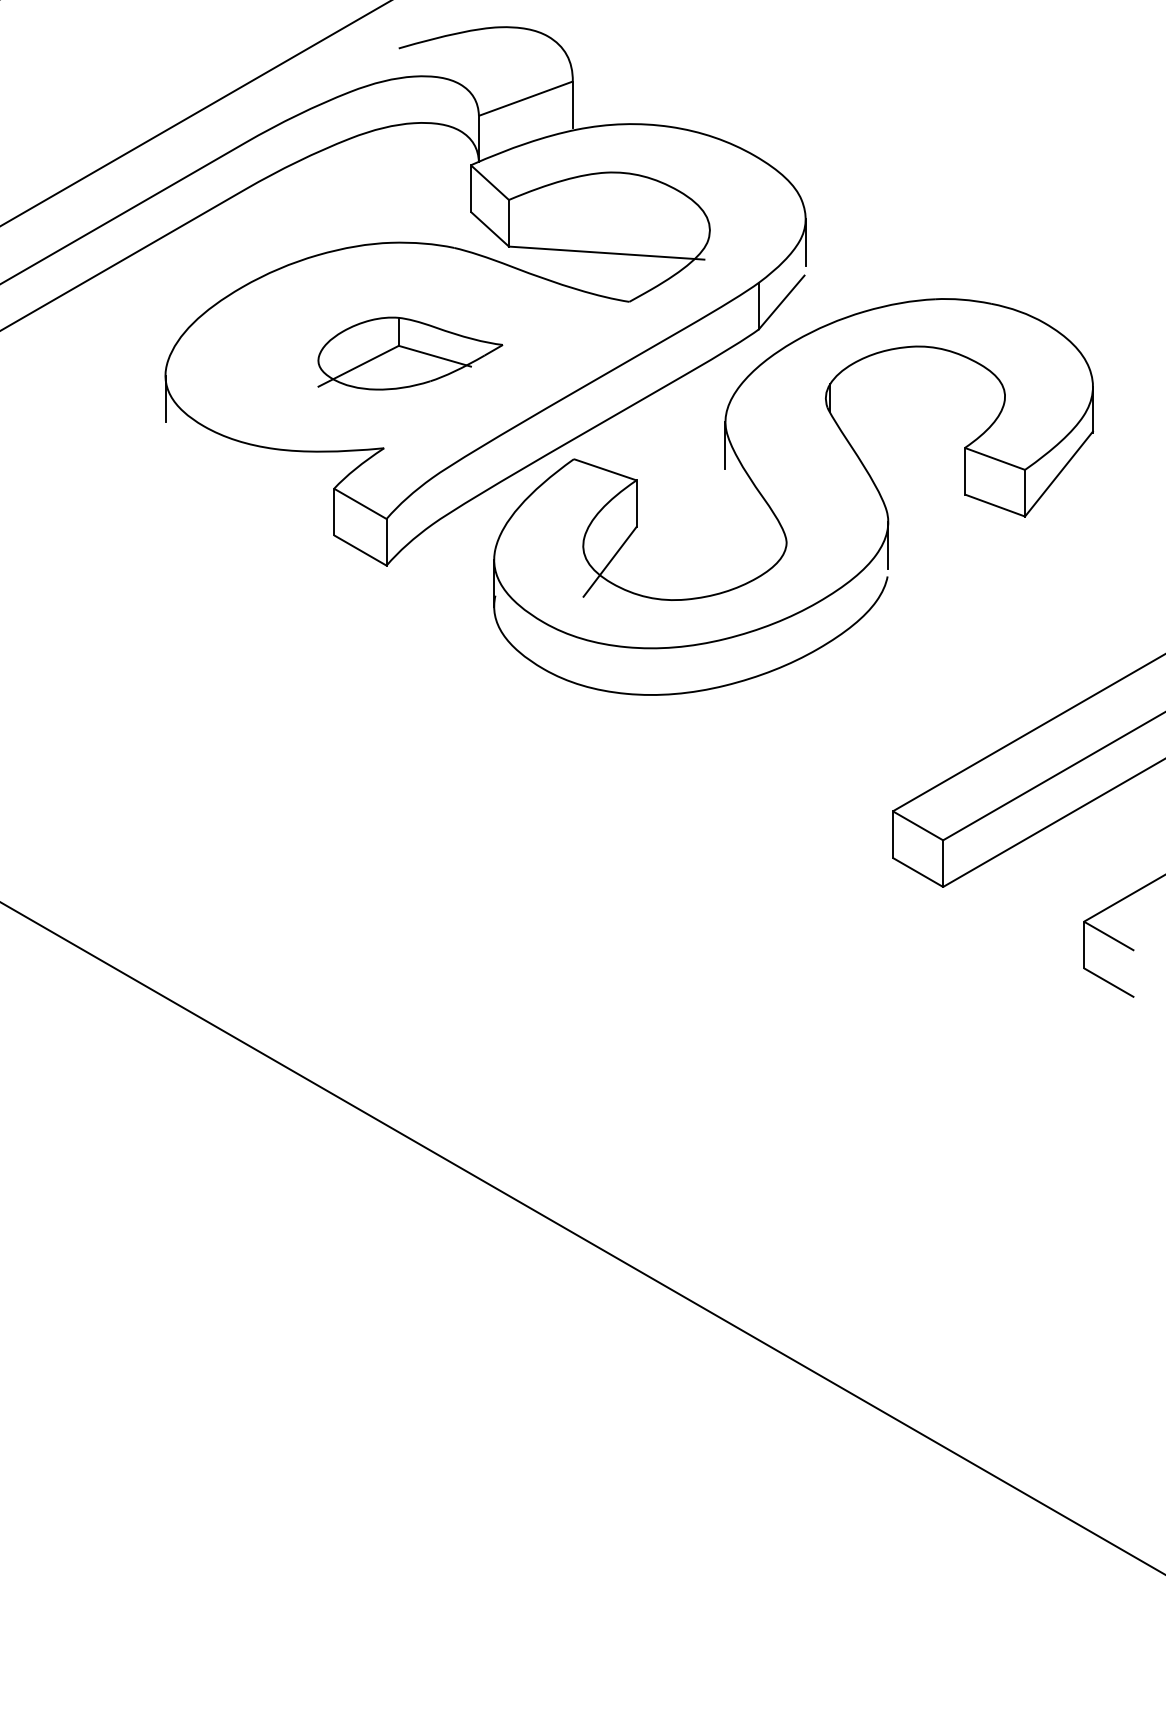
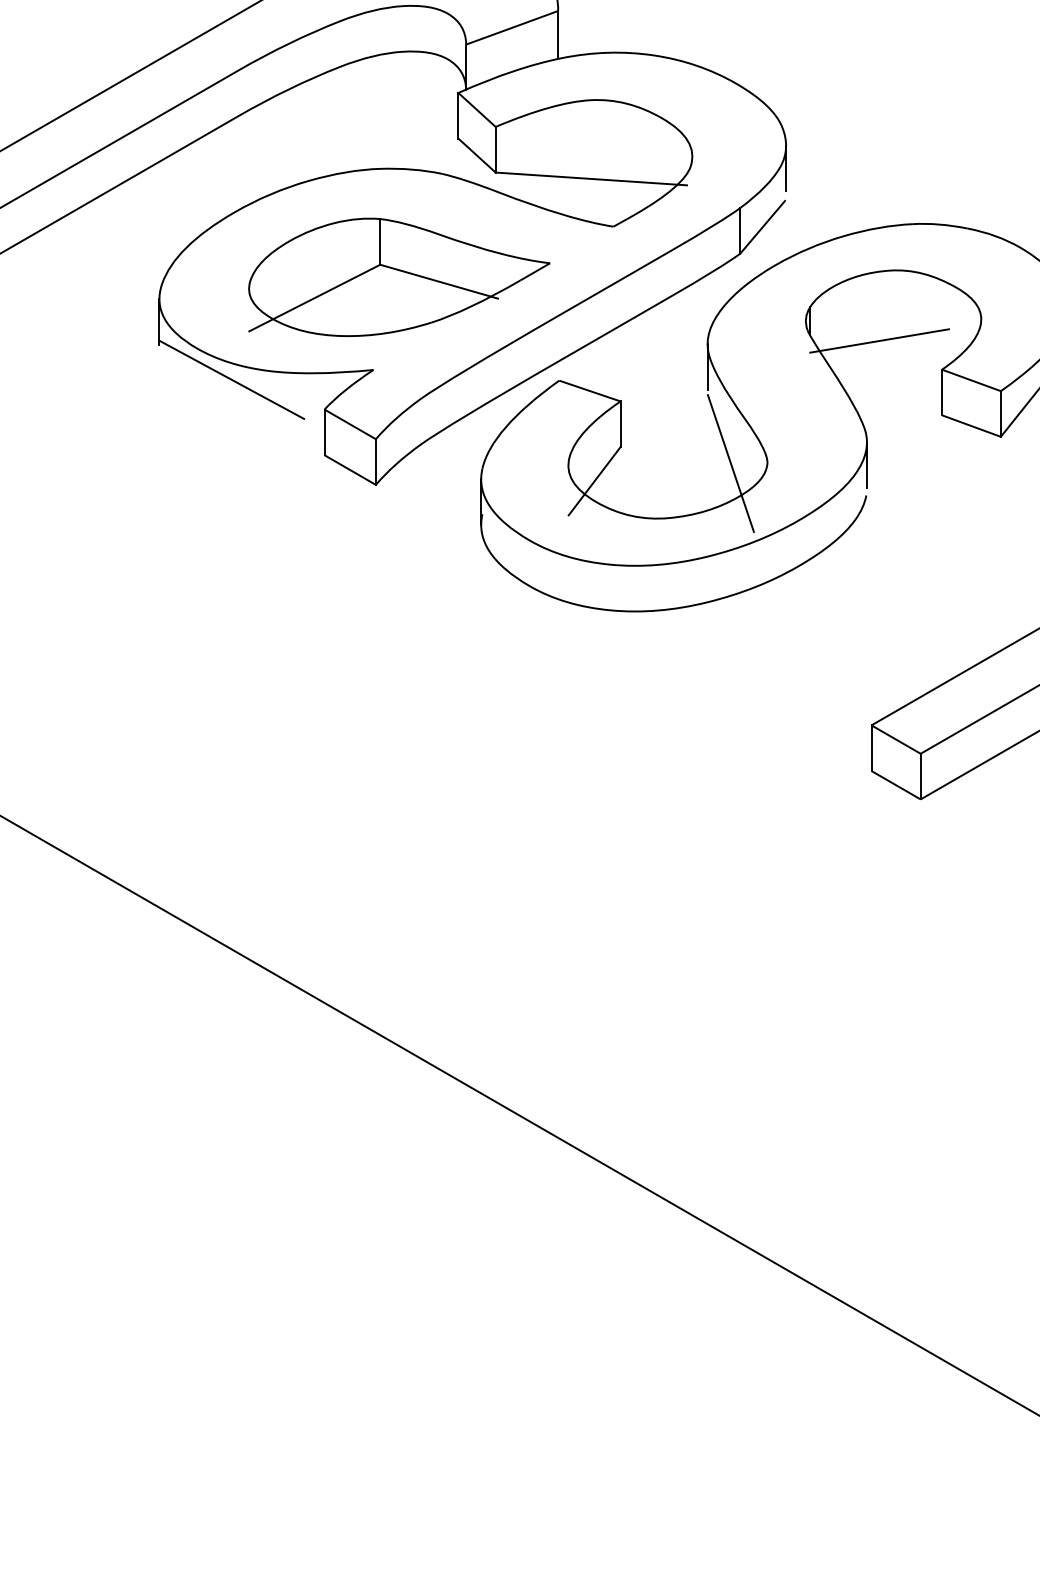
part: (410, 353) -> (399, 277), size x1.67
line: (901, 418) -> (879, 340), added
line: (239, 458) -> (231, 379), added
line: (748, 543) -> (730, 463), added

